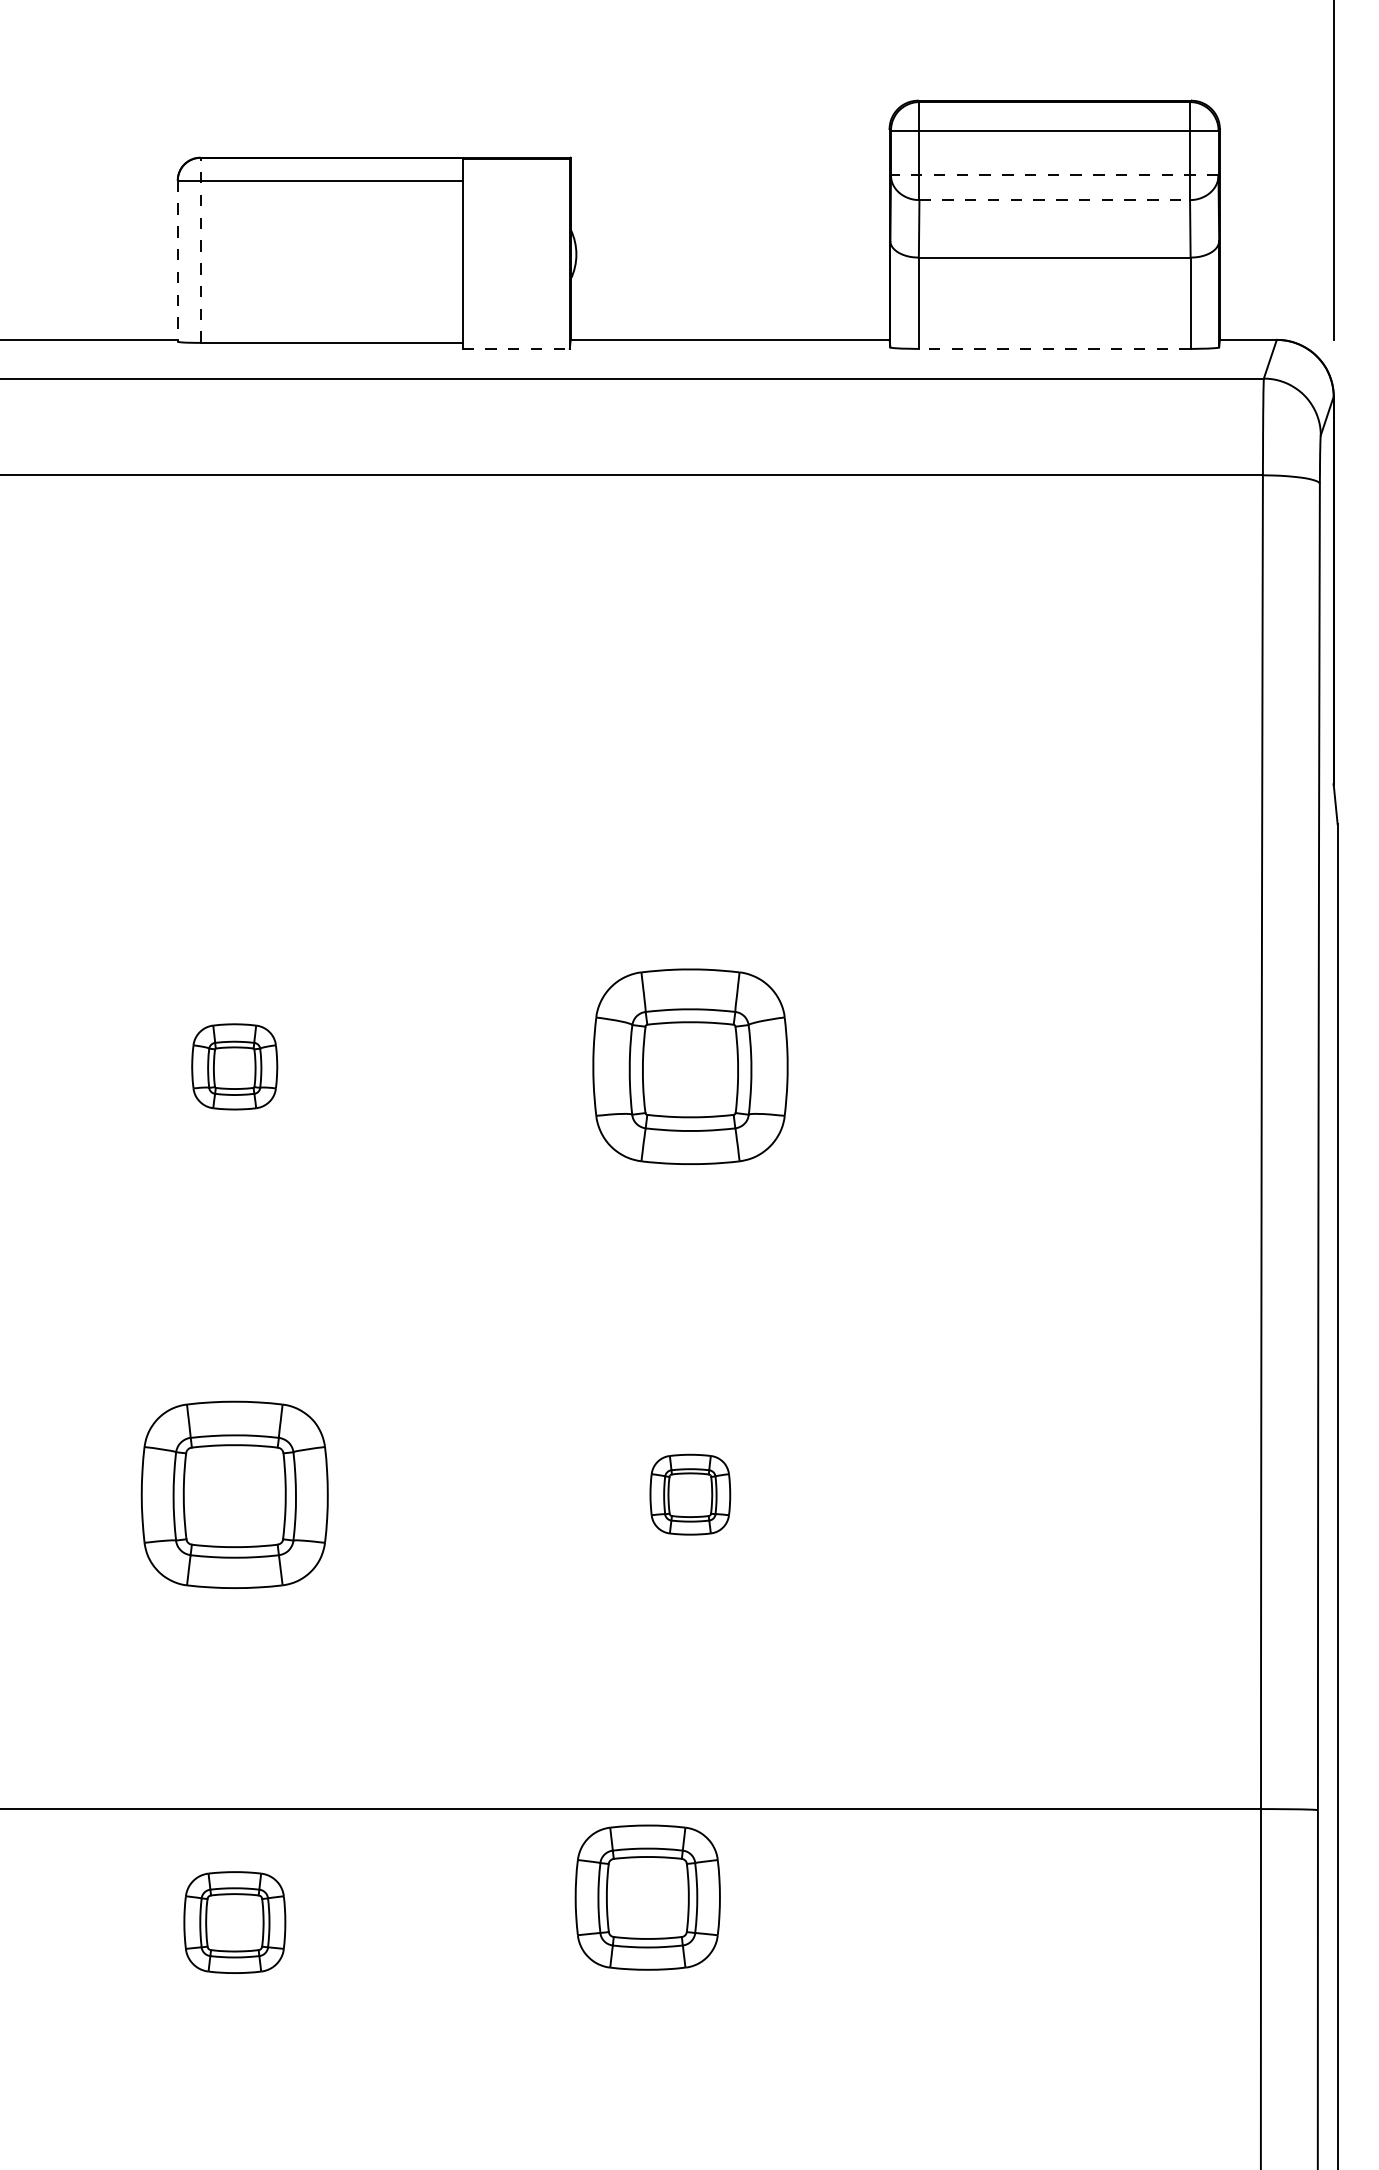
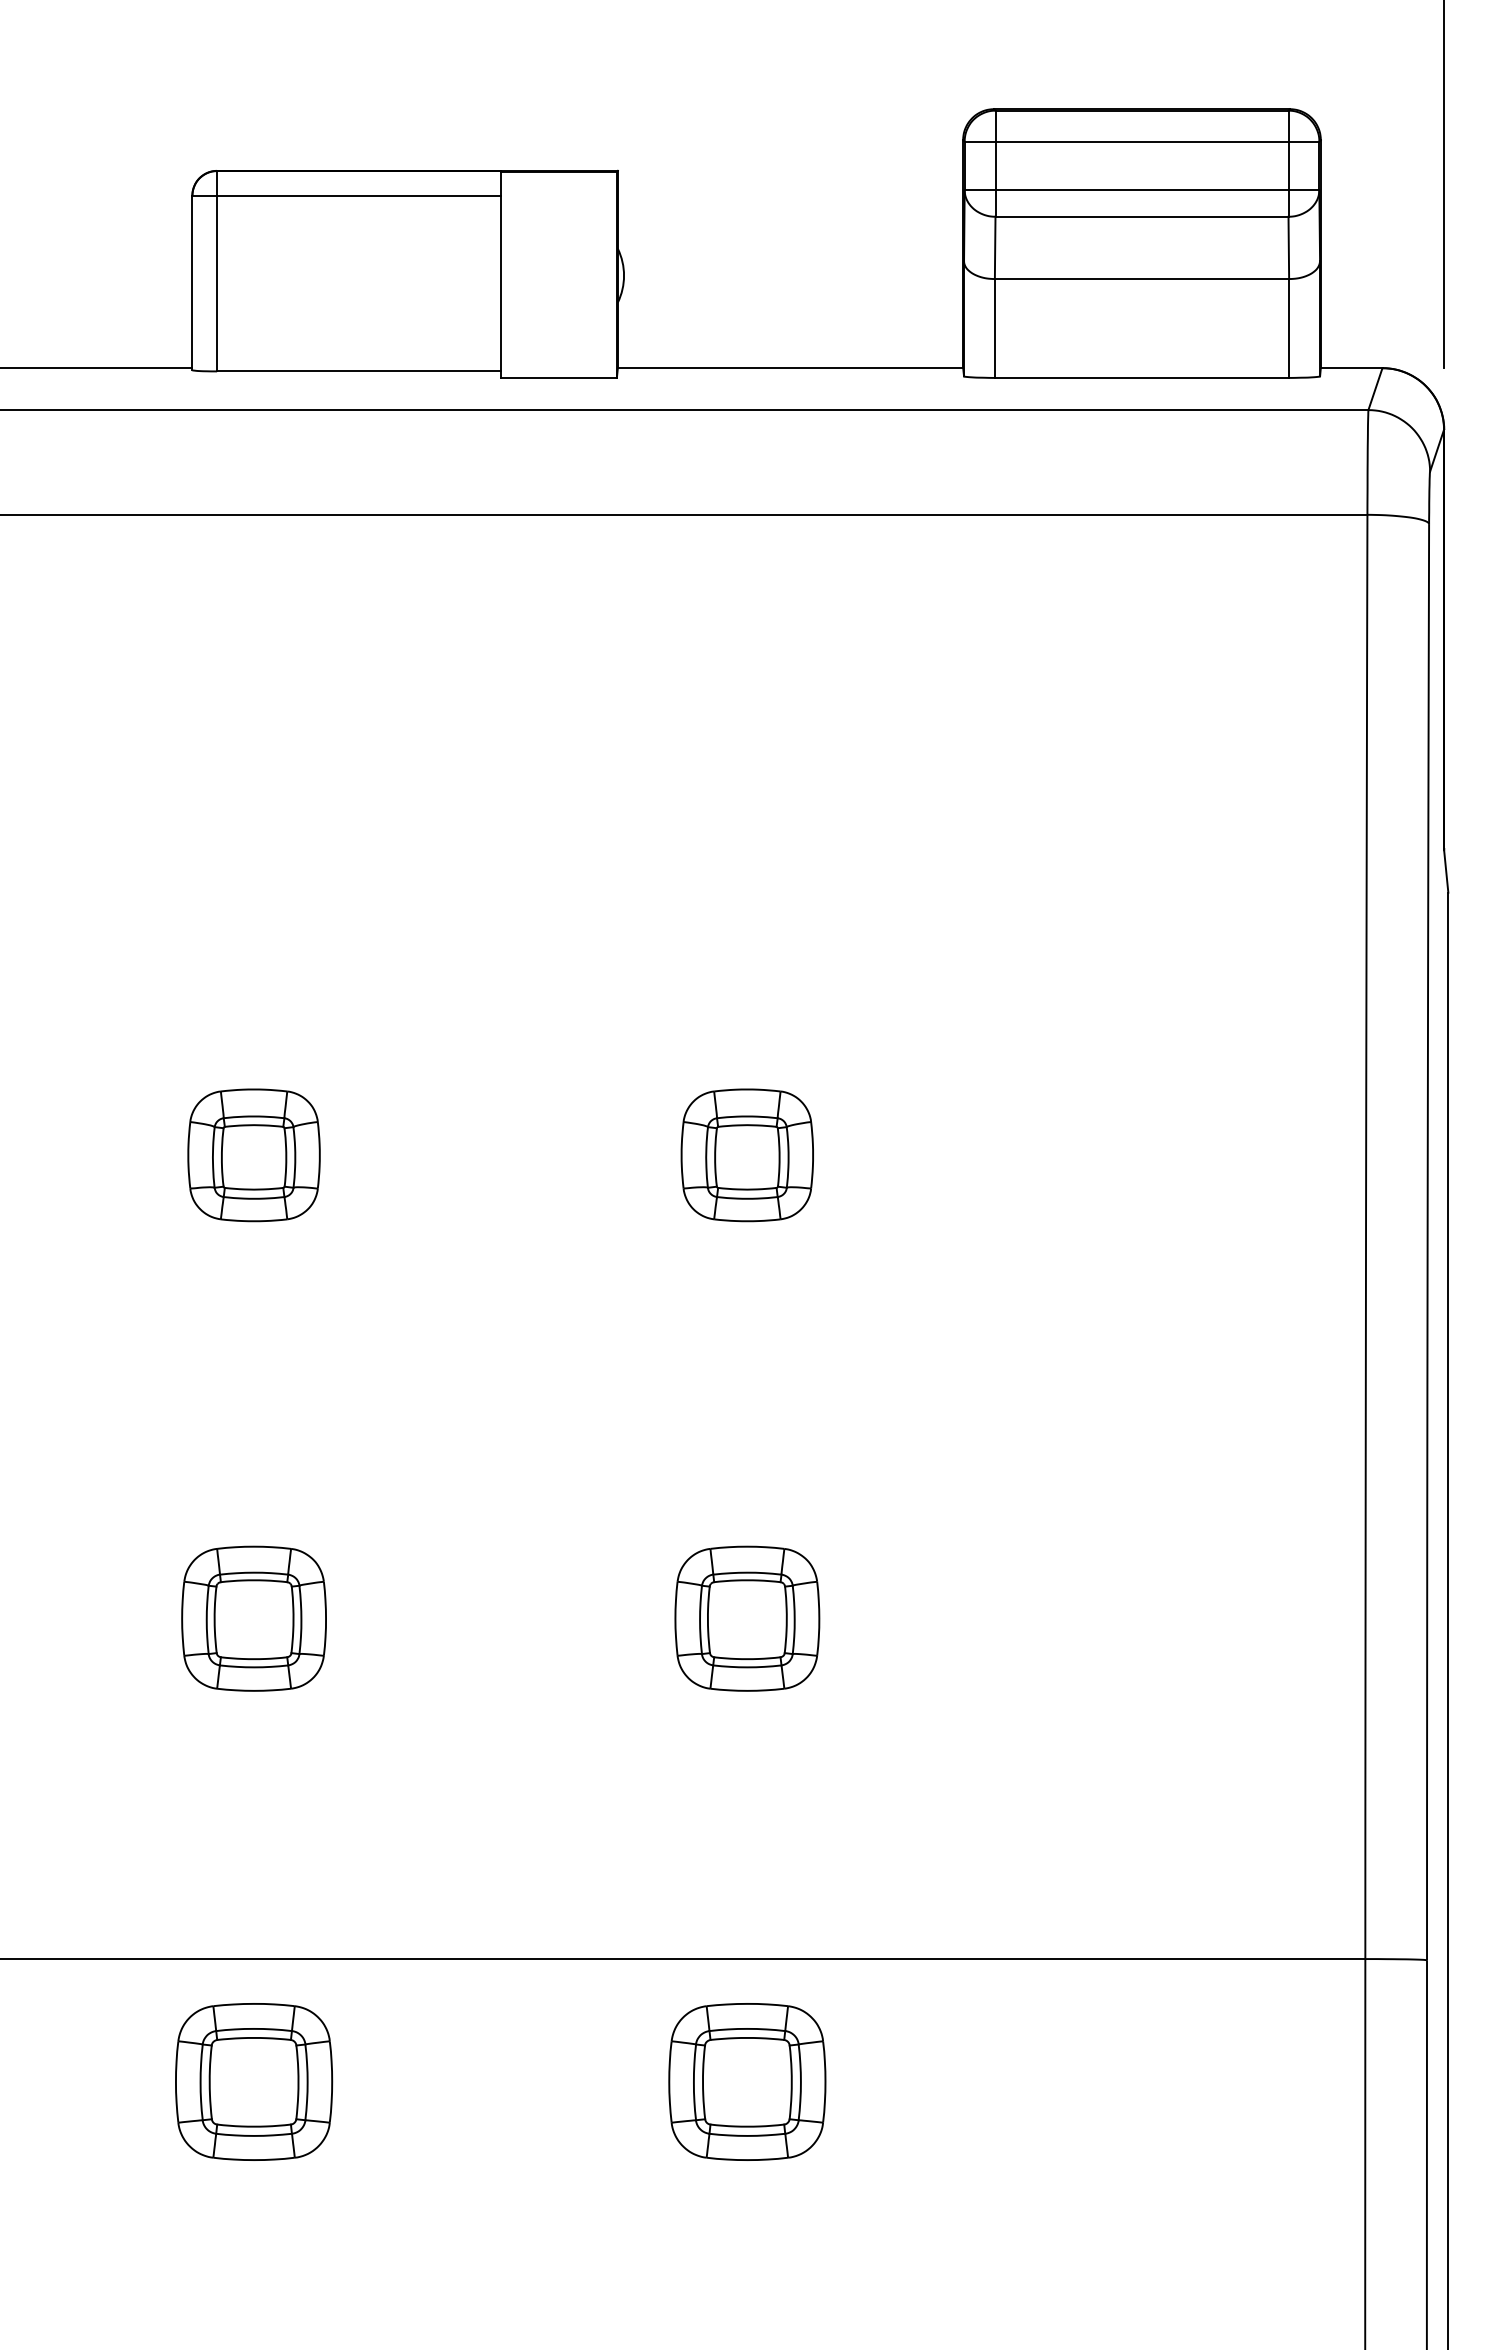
line: (1054, 175) -> (1141, 190), dashed -> solid
line: (1055, 199) -> (1142, 216), dashed -> solid
line: (200, 249) -> (217, 270), dashed -> solid
line: (177, 261) -> (192, 283), dashed -> solid
line: (516, 348) -> (559, 377), dashed -> solid
line: (1054, 348) -> (1141, 377), dashed -> solid
part: (234, 1066) -> (253, 1155), size x1.43
part: (689, 1066) -> (746, 1155), size x0.62
part: (234, 1494) -> (253, 1618), size x0.71
part: (690, 1494) -> (747, 1618), size x1.67
part: (647, 1897) -> (747, 2081), moved
part: (235, 1922) -> (254, 2081), size x1.43

